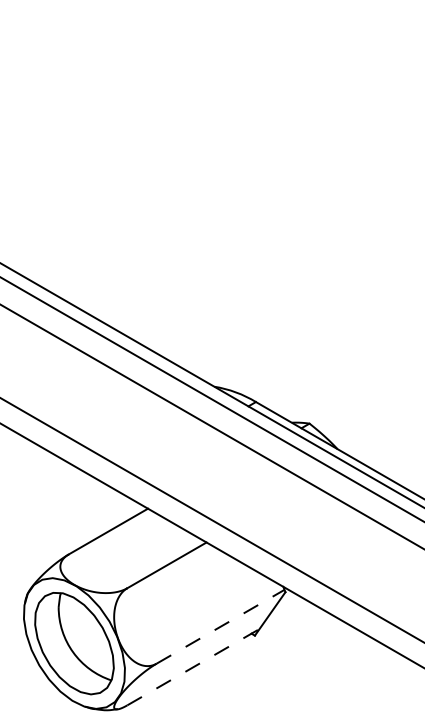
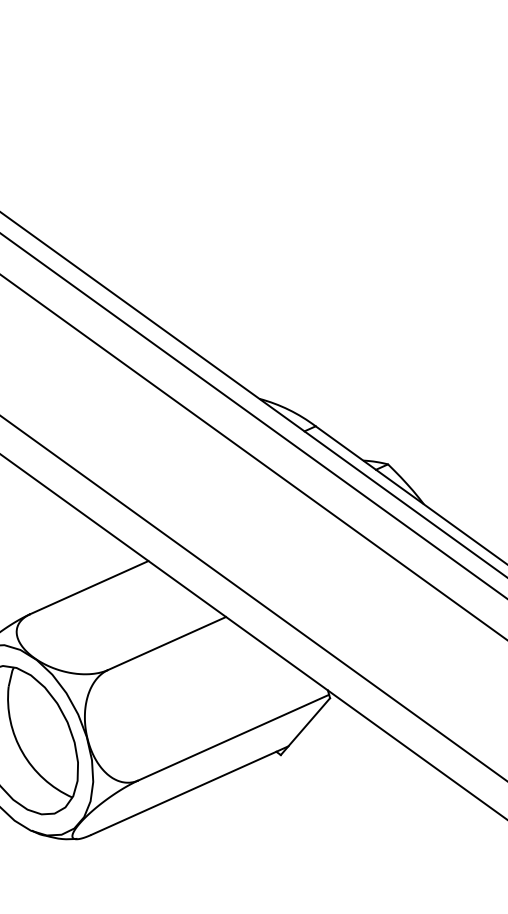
line: (220, 626) -> (233, 737), dashed -> solid
line: (193, 666) -> (189, 789), dashed -> solid

